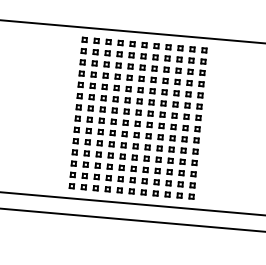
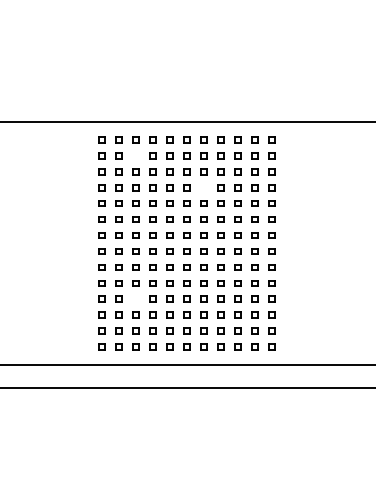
part: (107, 53) -> (135, 155), removed
part: (153, 79) -> (203, 187), removed
part: (98, 153) -> (135, 298), removed

